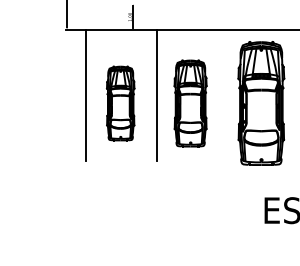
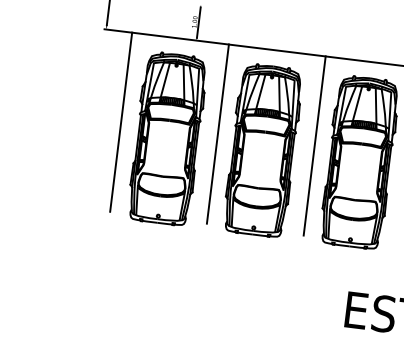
line: (227, 95) -> (314, 145), added
part: (120, 103) -> (167, 138), size x1.67
part: (190, 103) -> (262, 150), size x1.43

